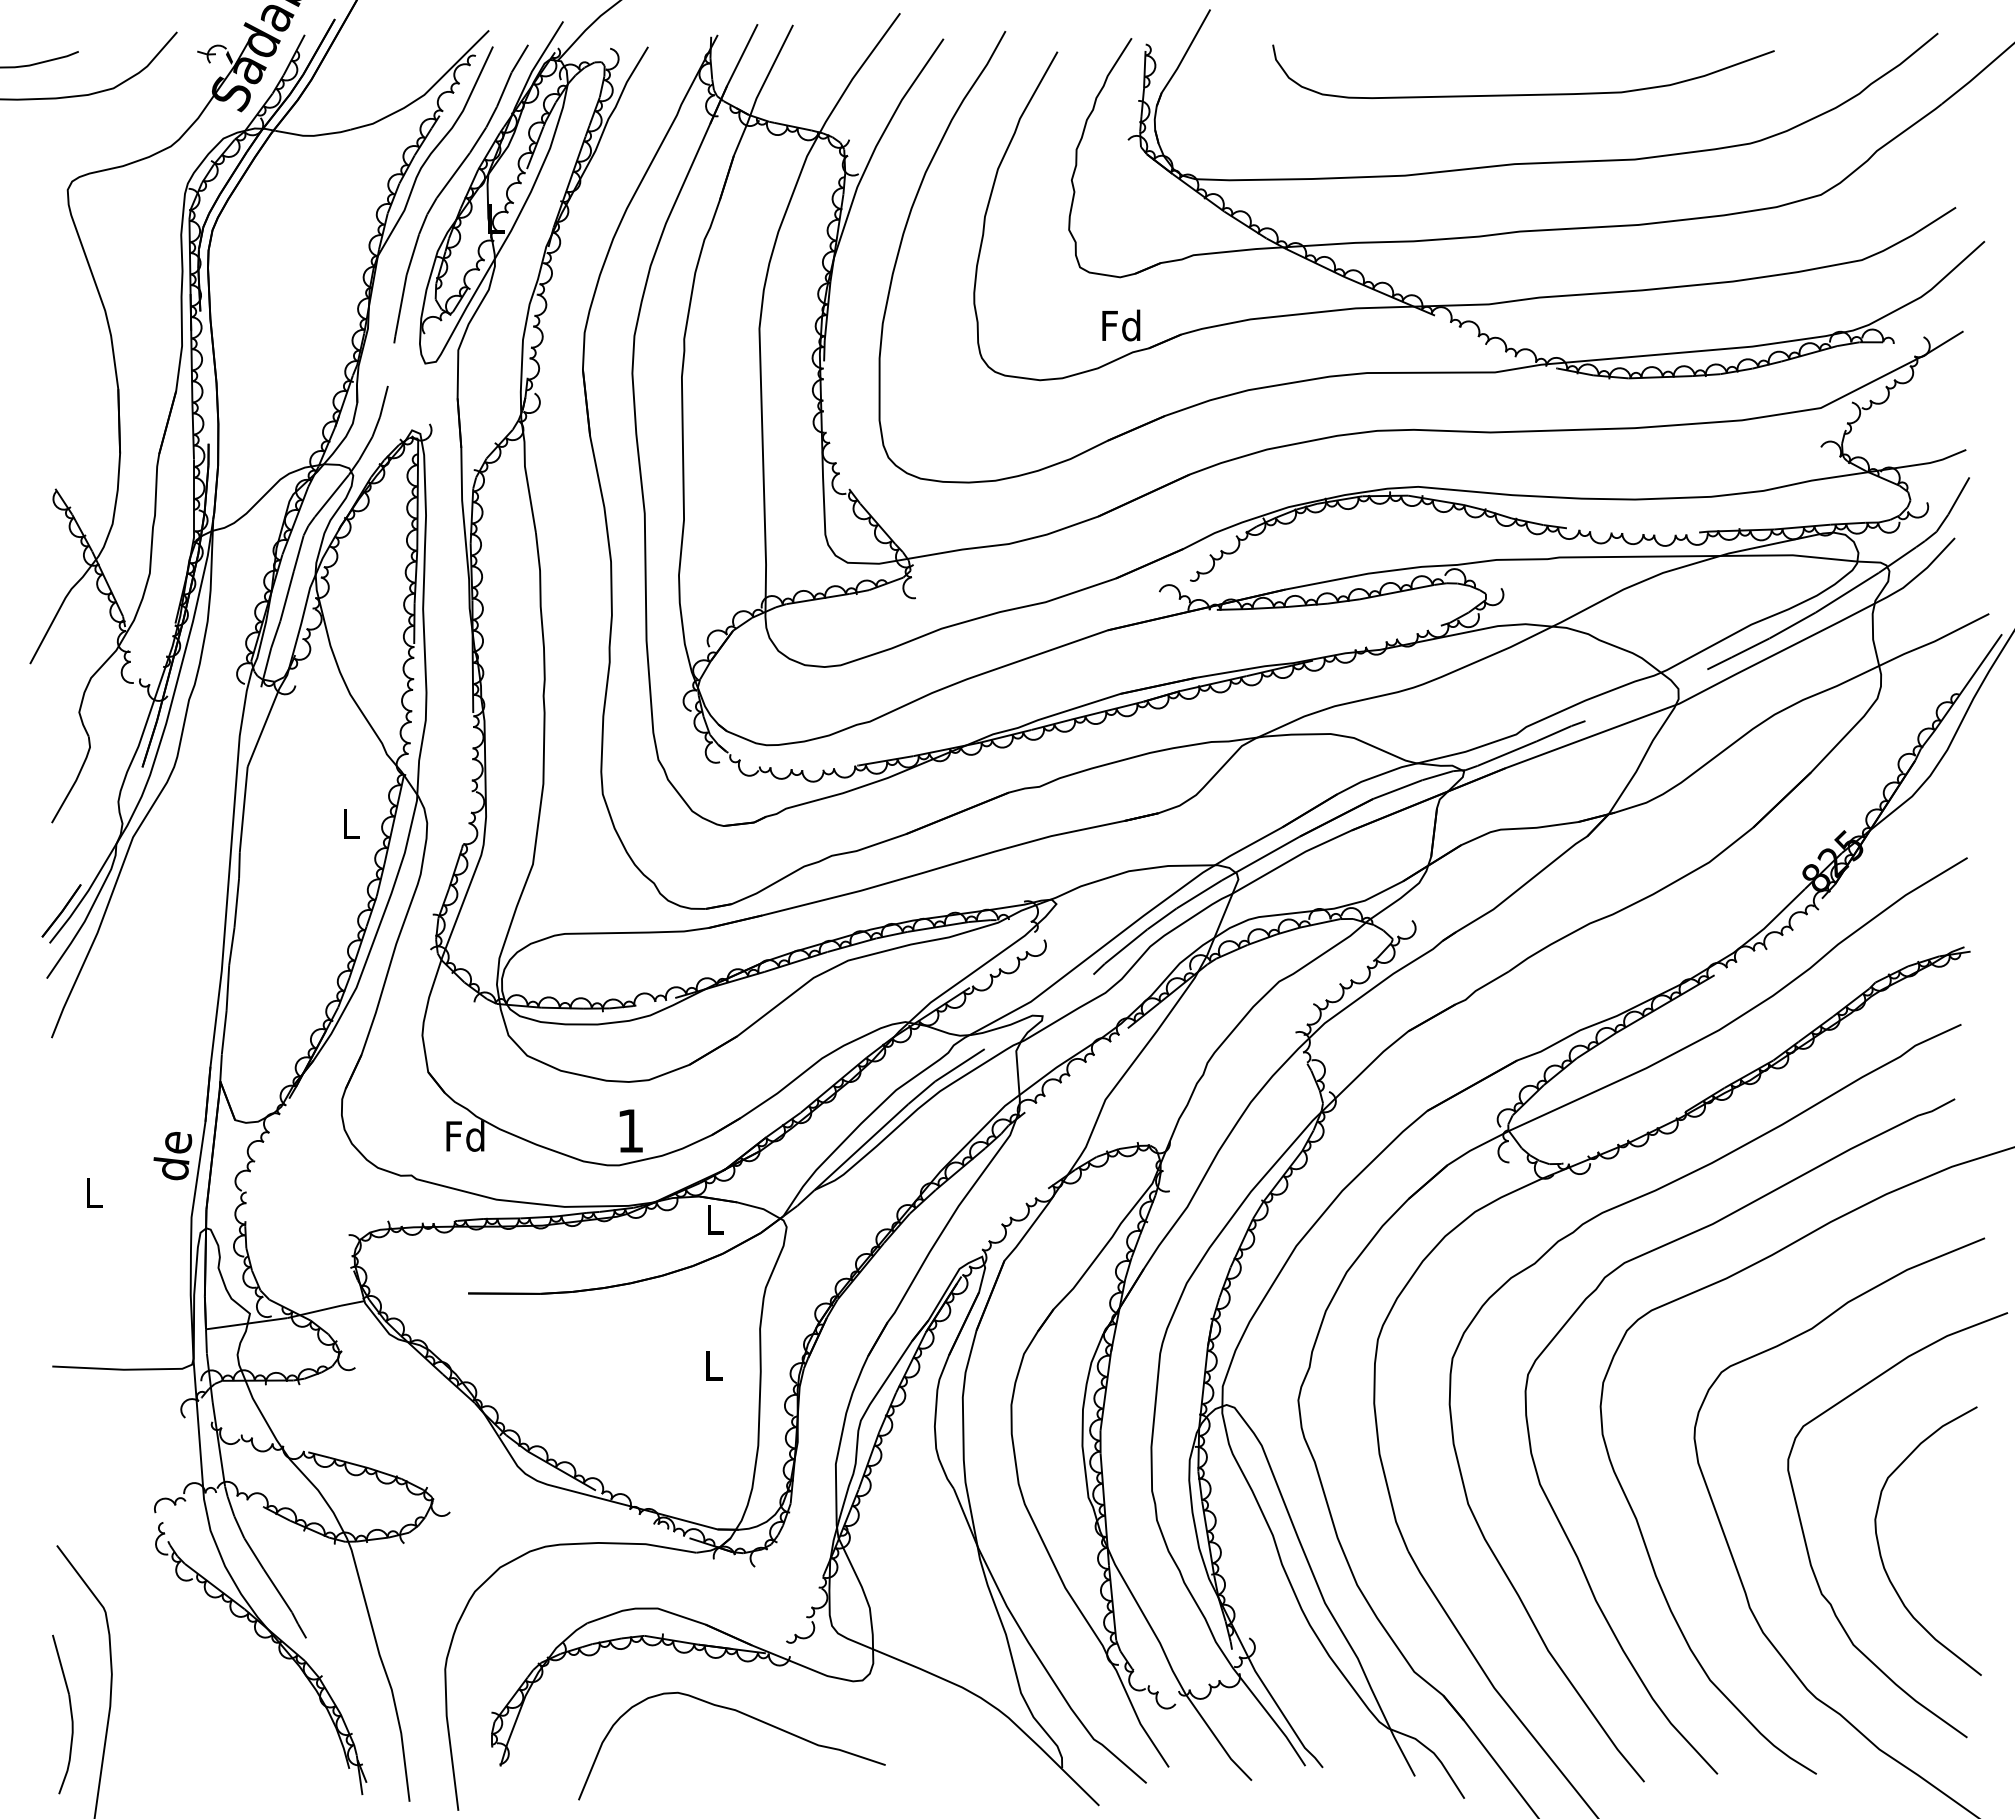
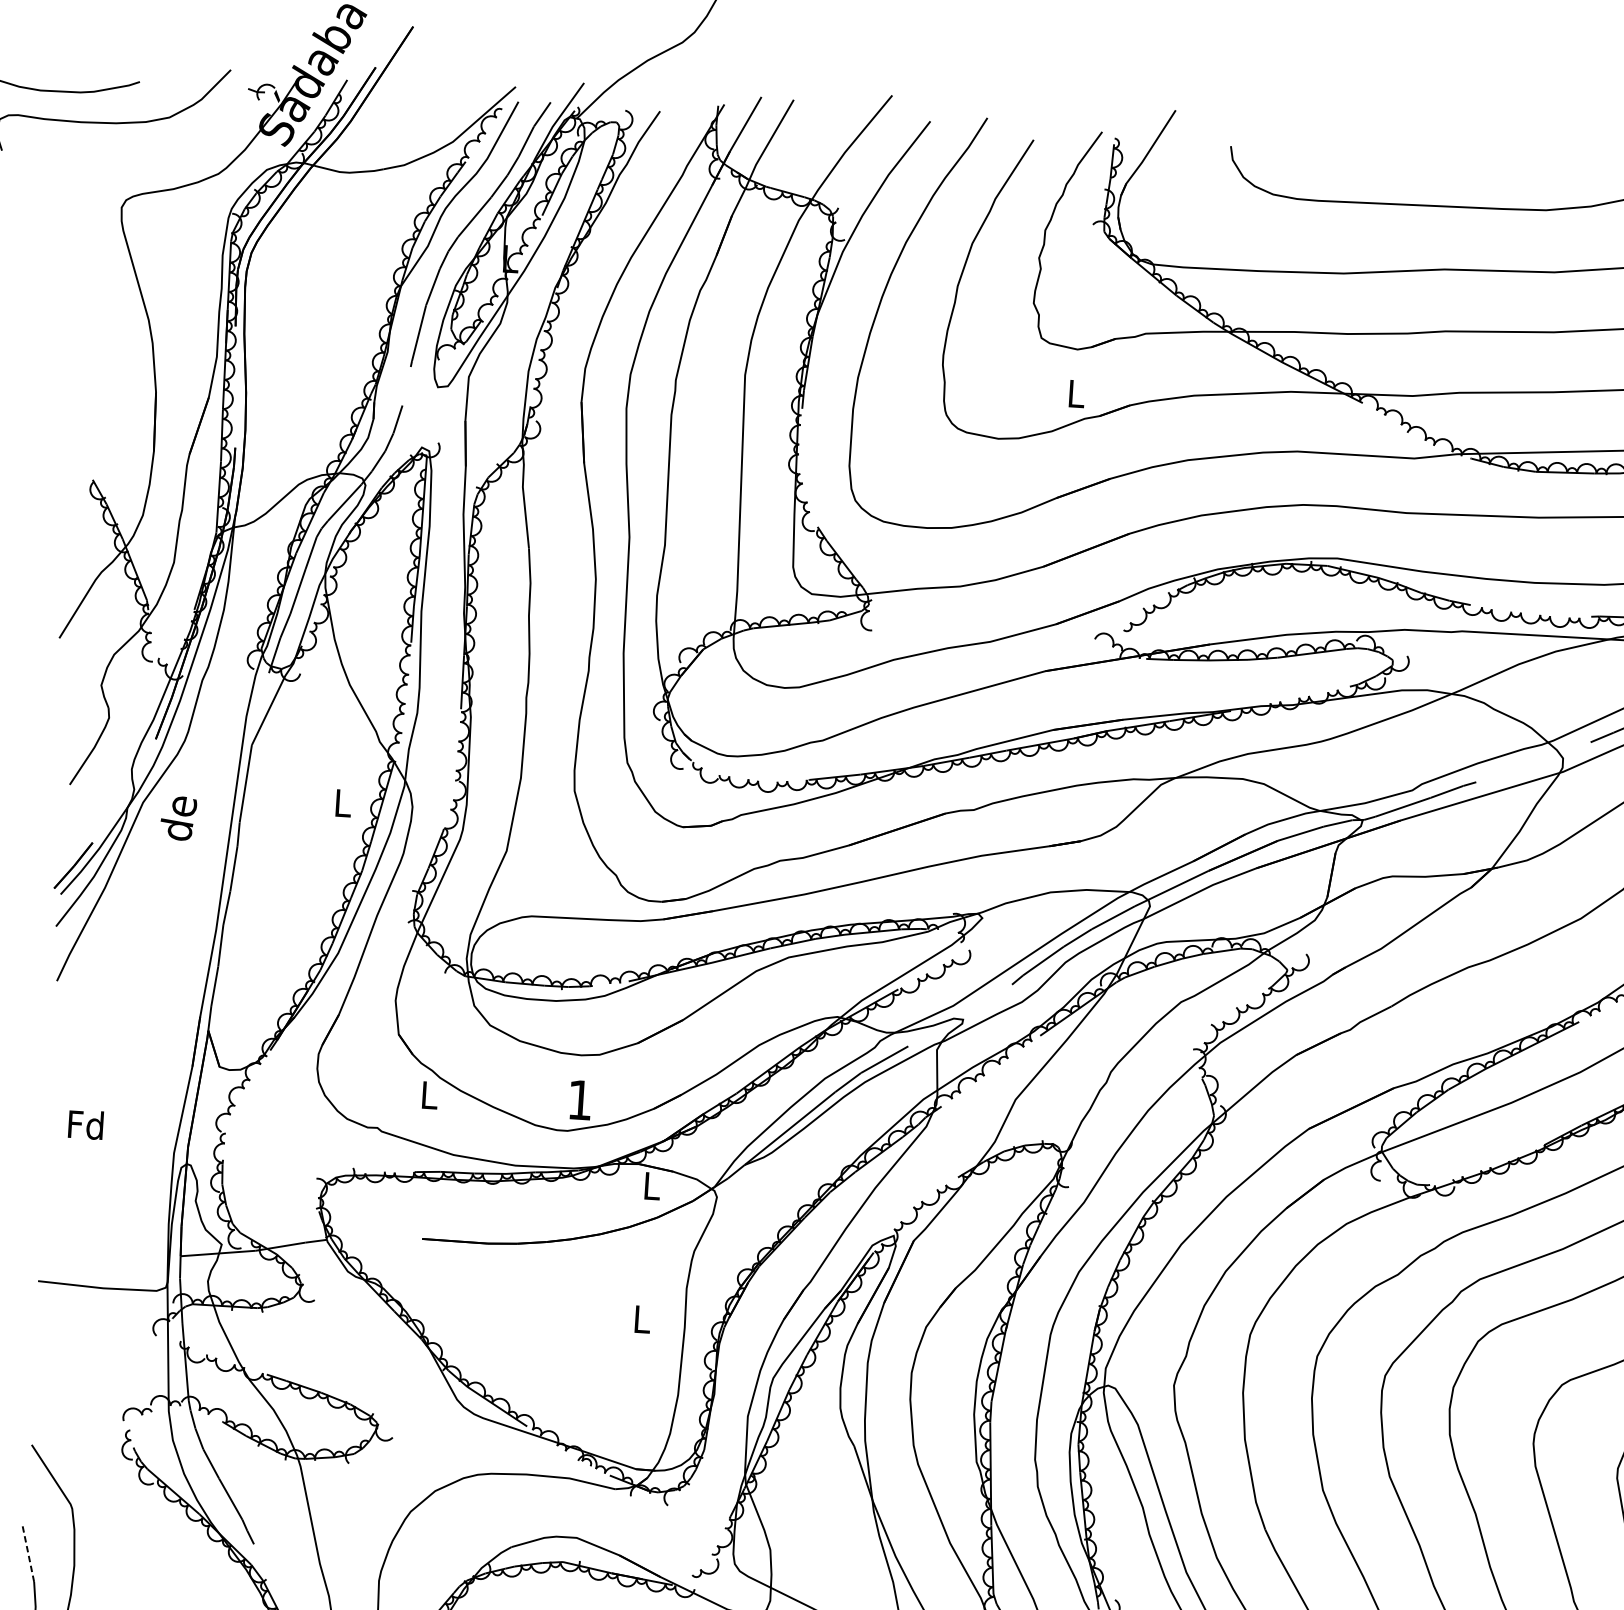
text: (1121, 325) -> (1075, 393), Fd -> L
text: (465, 1135) -> (429, 1094), Fd -> L
text: (172, 1156) -> (178, 818), moved
text: (93, 1192) -> (85, 1124), L -> Fd
line: (60, 1664) -> (27, 1553), solid -> dashed

